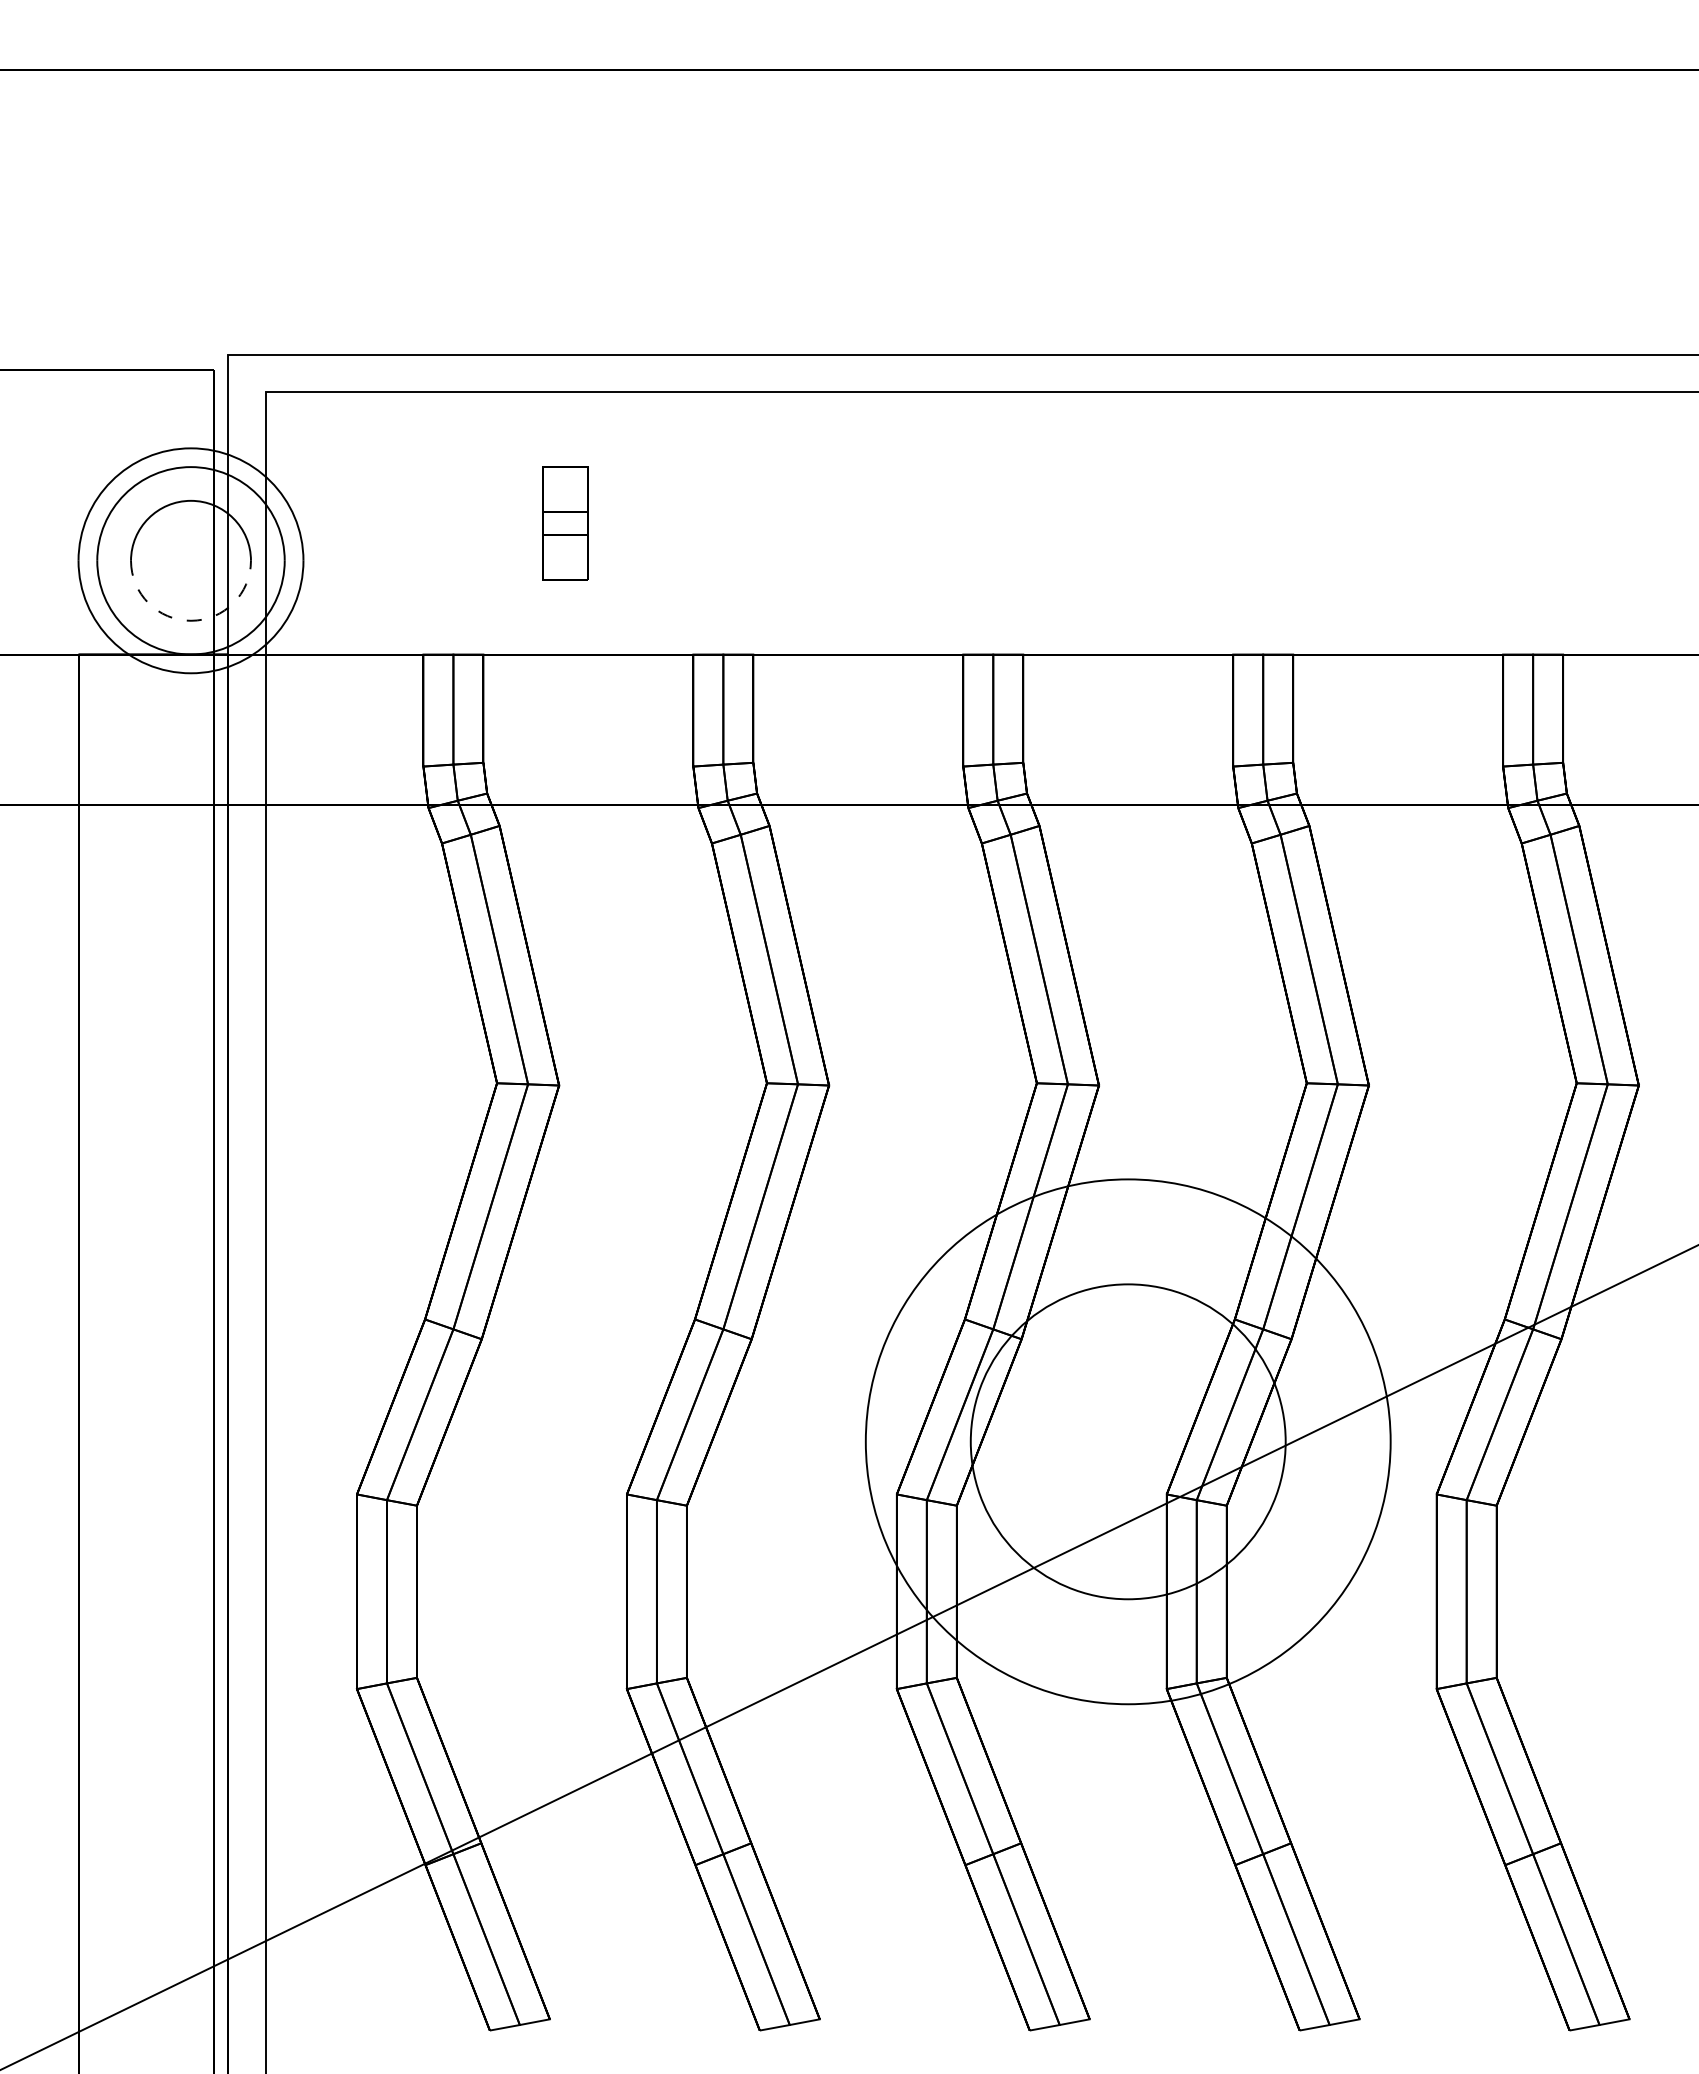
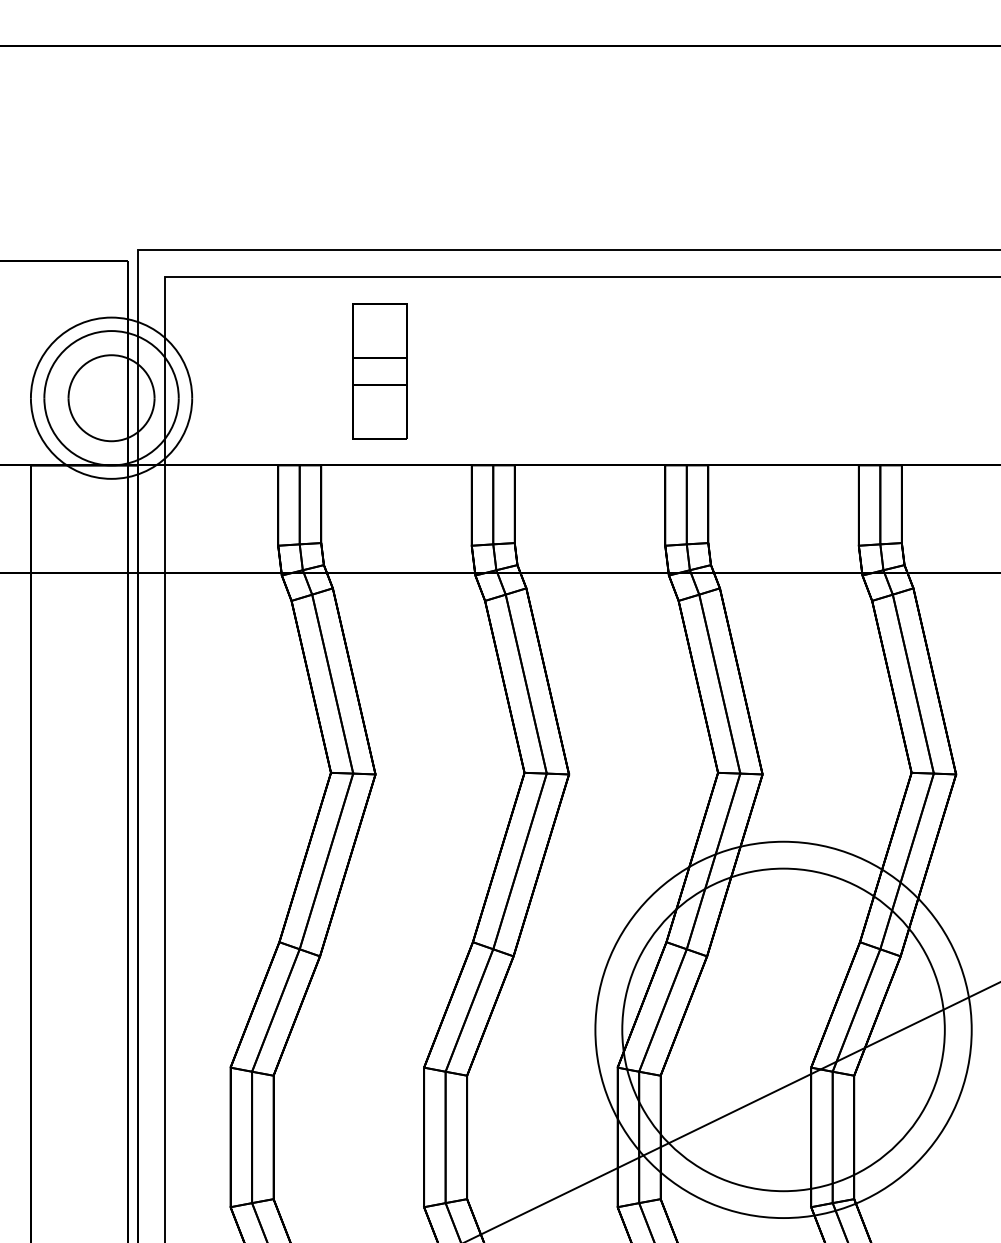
part: (565, 523) -> (380, 371), size x1.67
arc: (191, 620) -> (111, 441), dashed -> solid
circle: (1128, 1441) -> (783, 1029), size x1.43

